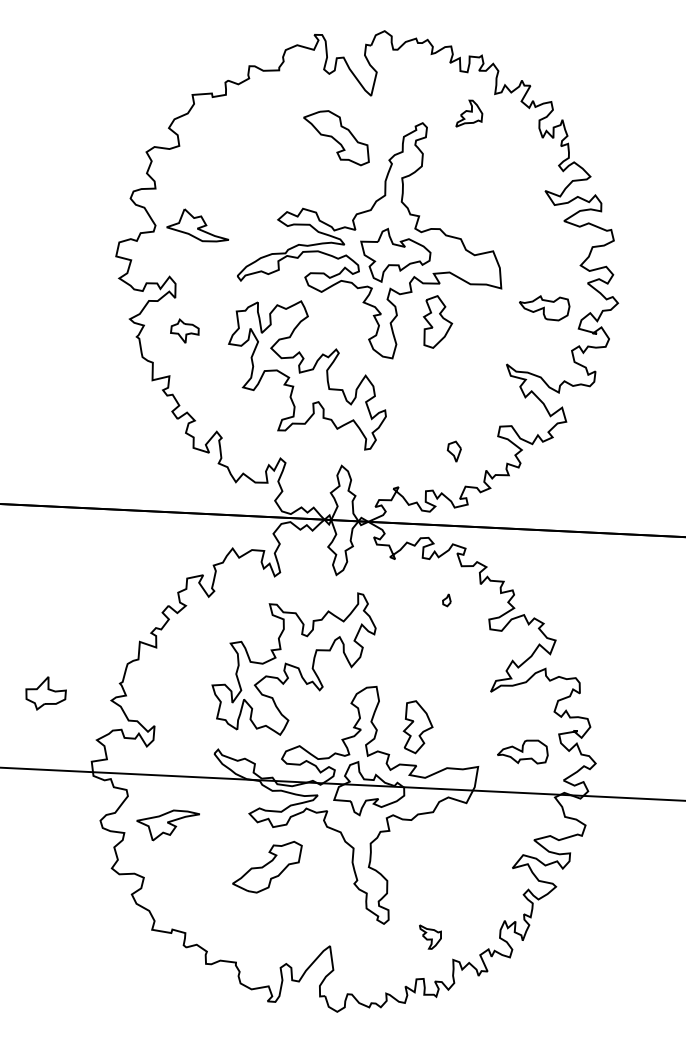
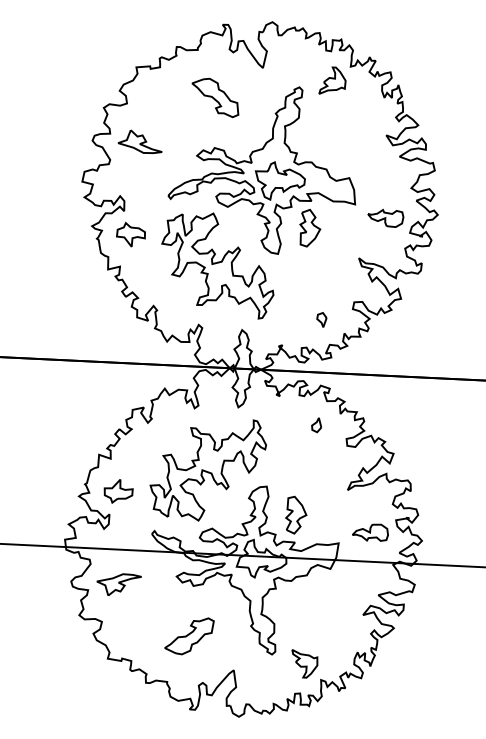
part: (469, 113) -> (332, 80), size x1.43
part: (336, 137) -> (215, 97), moved
part: (196, 225) -> (139, 141), moved
part: (184, 330) -> (130, 234), size x1.43
part: (446, 600) -> (316, 425), size x1.67
part: (45, 693) -> (118, 491), moved
part: (267, 867) -> (189, 636), moved
part: (429, 936) -> (304, 663), size x1.67

